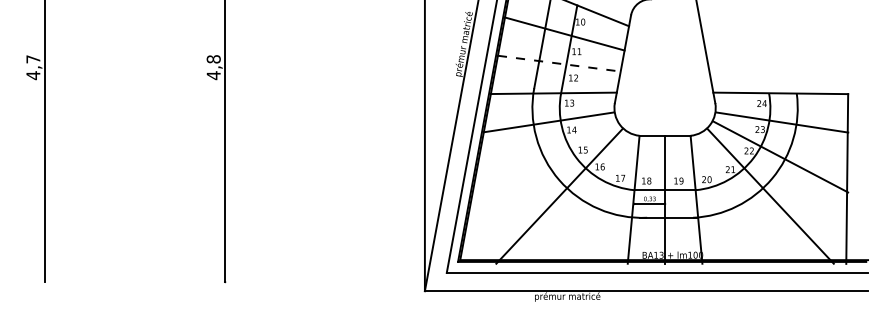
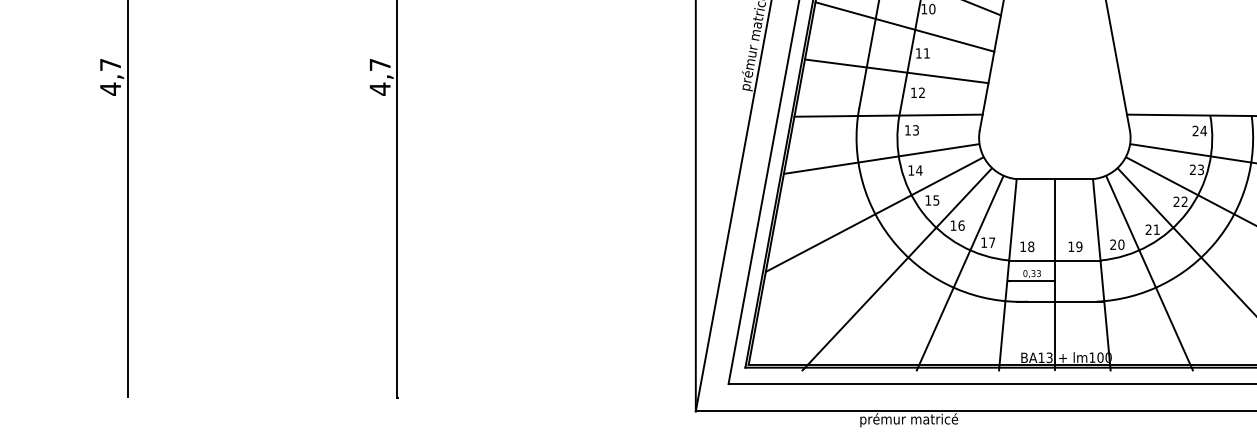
text: (213, 59) -> (379, 65), 4,8 -> 4,7
line: (559, 63) -> (897, 71), dashed -> solid
line: (544, 159) -> (874, 214), added
line: (601, 198) -> (959, 272), added
line: (728, 198) -> (1149, 272), added

